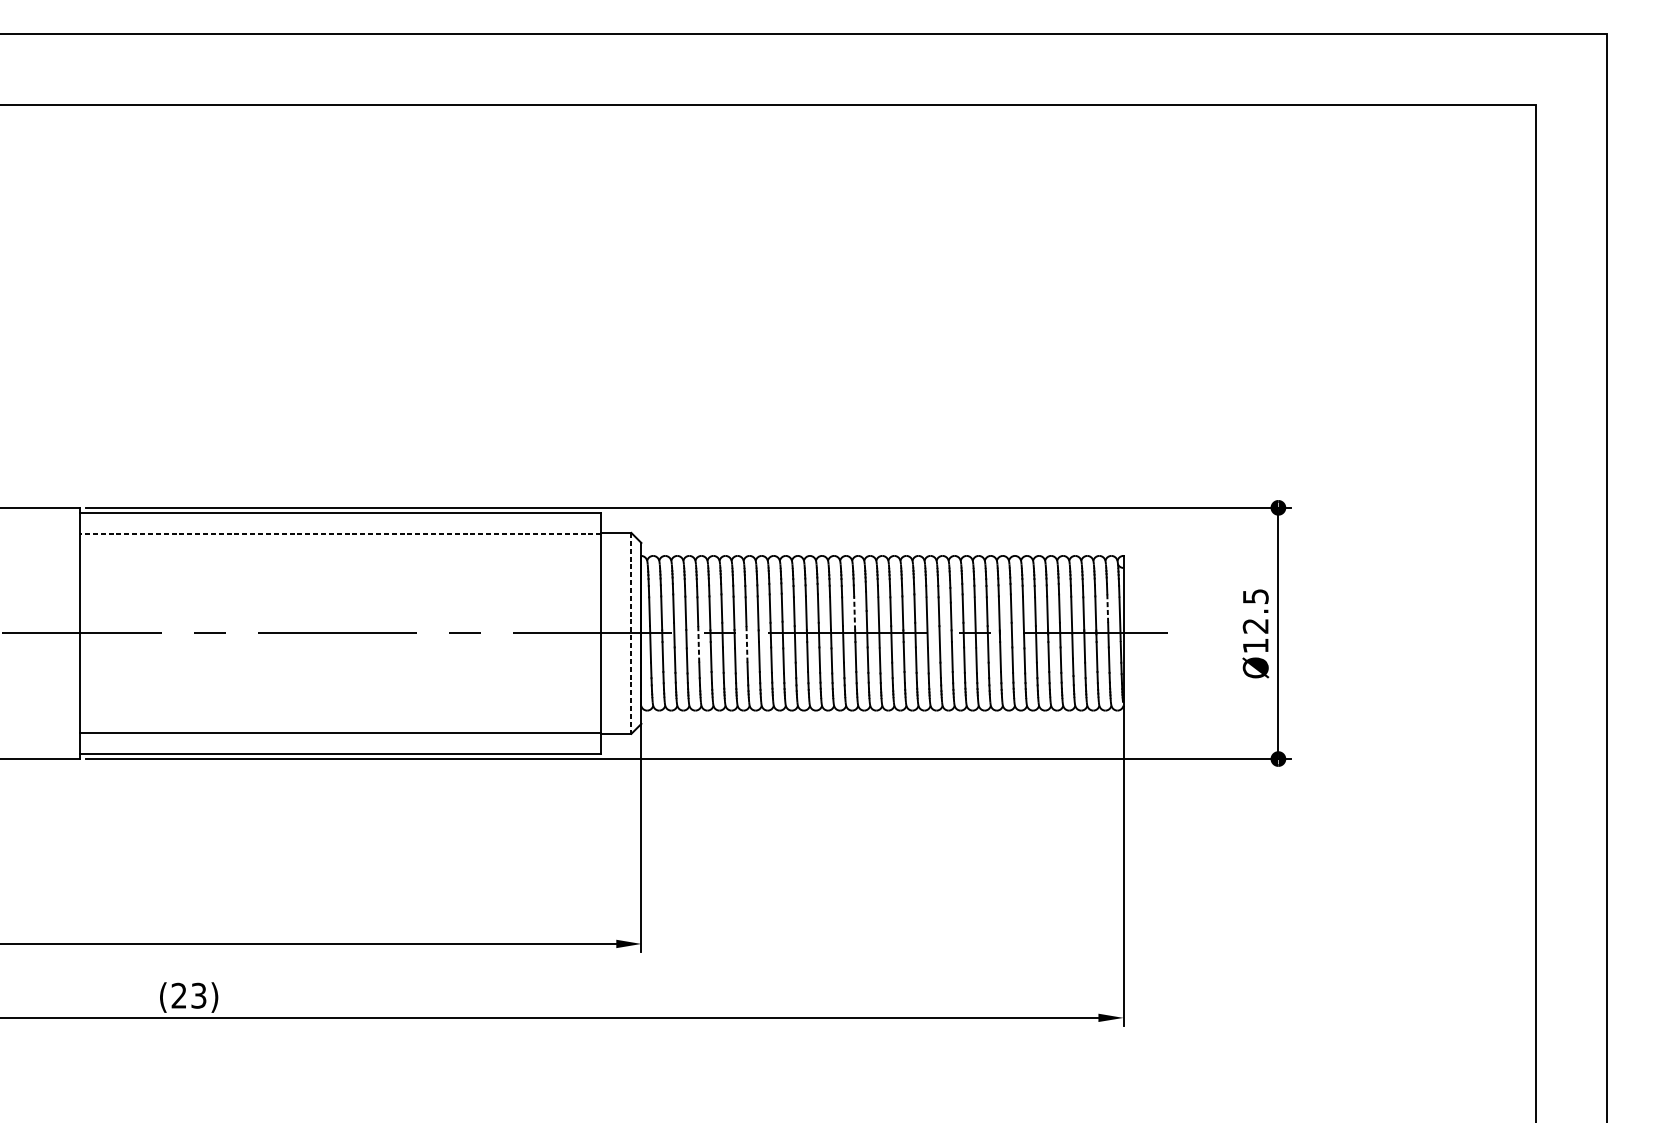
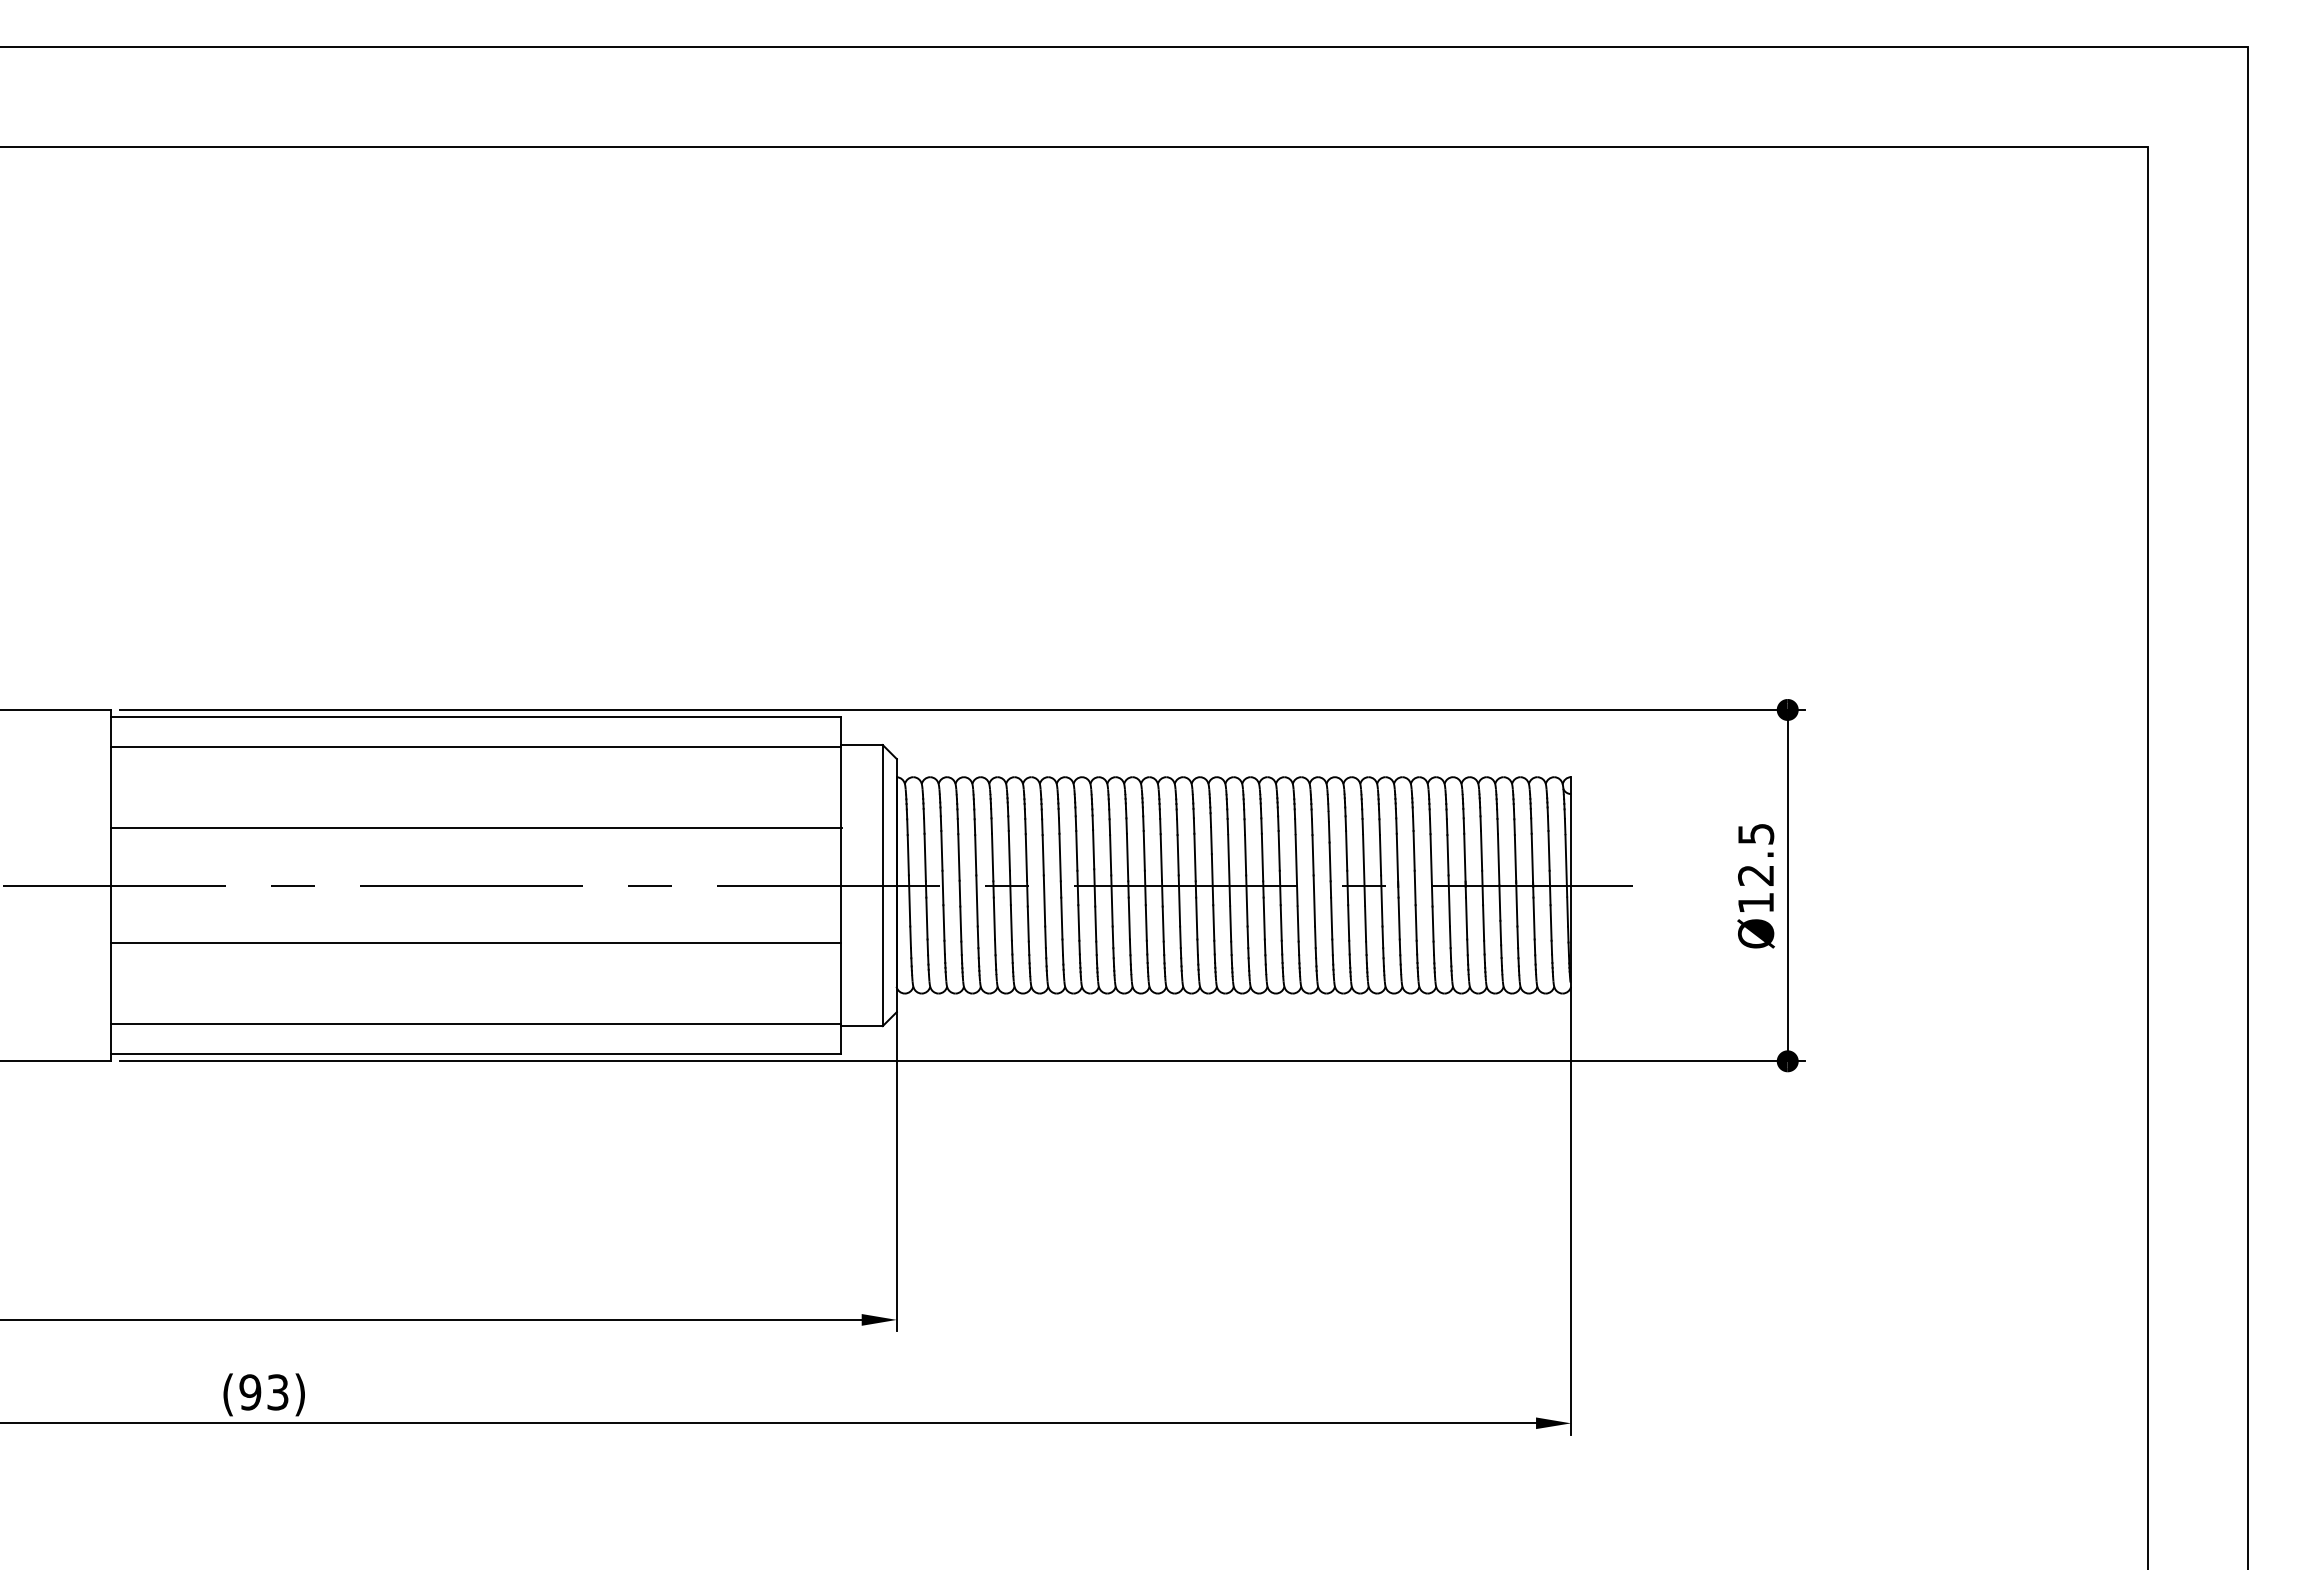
line: (340, 533) -> (475, 746), dashed -> solid
line: (340, 592) -> (476, 828), added
line: (1108, 608) -> (1549, 850), dashed -> solid
line: (854, 613) -> (1195, 857), dashed -> solid
line: (631, 633) -> (882, 885), dashed -> solid
line: (699, 644) -> (977, 900), dashed -> solid
line: (746, 644) -> (1044, 900), dashed -> solid
line: (340, 674) -> (475, 943), added
text: (179, 995) -> (250, 1392), (23) -> (93)

